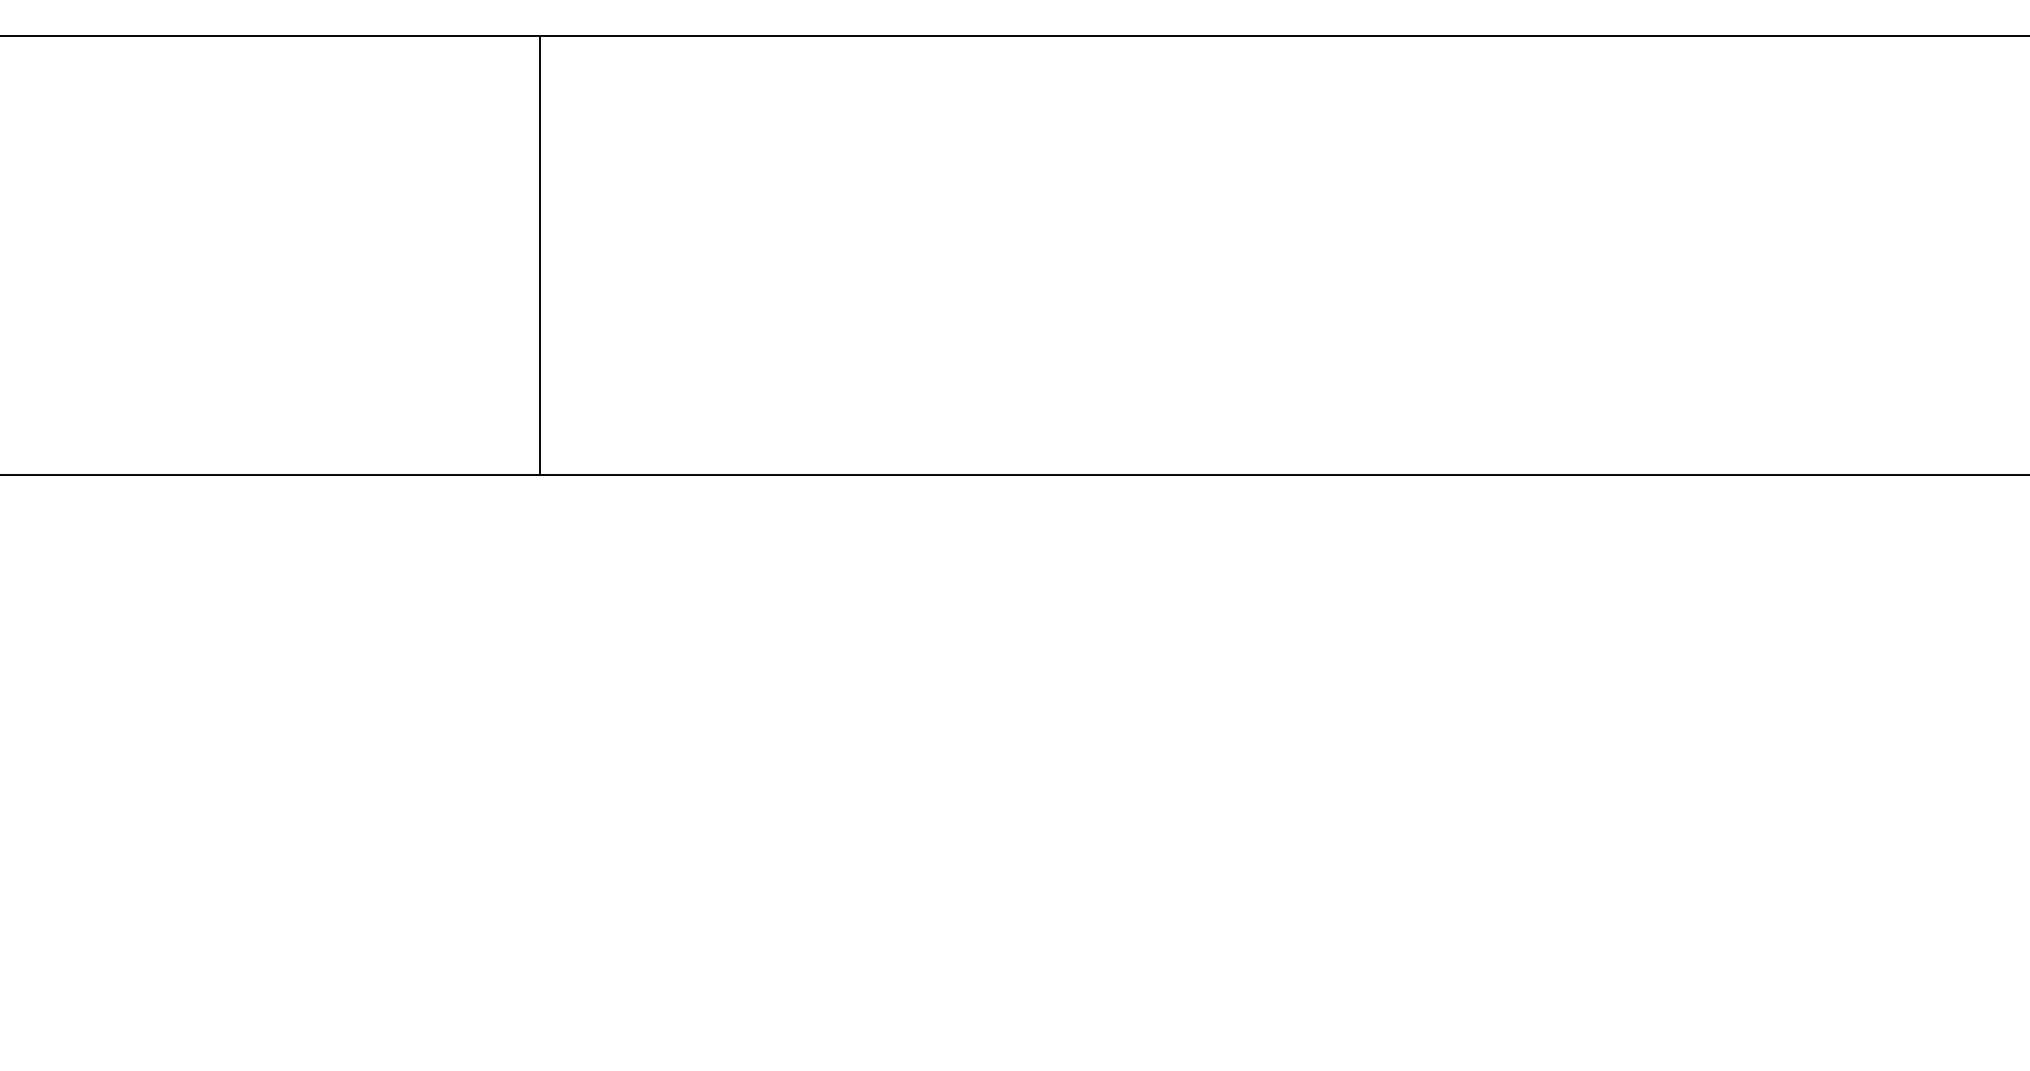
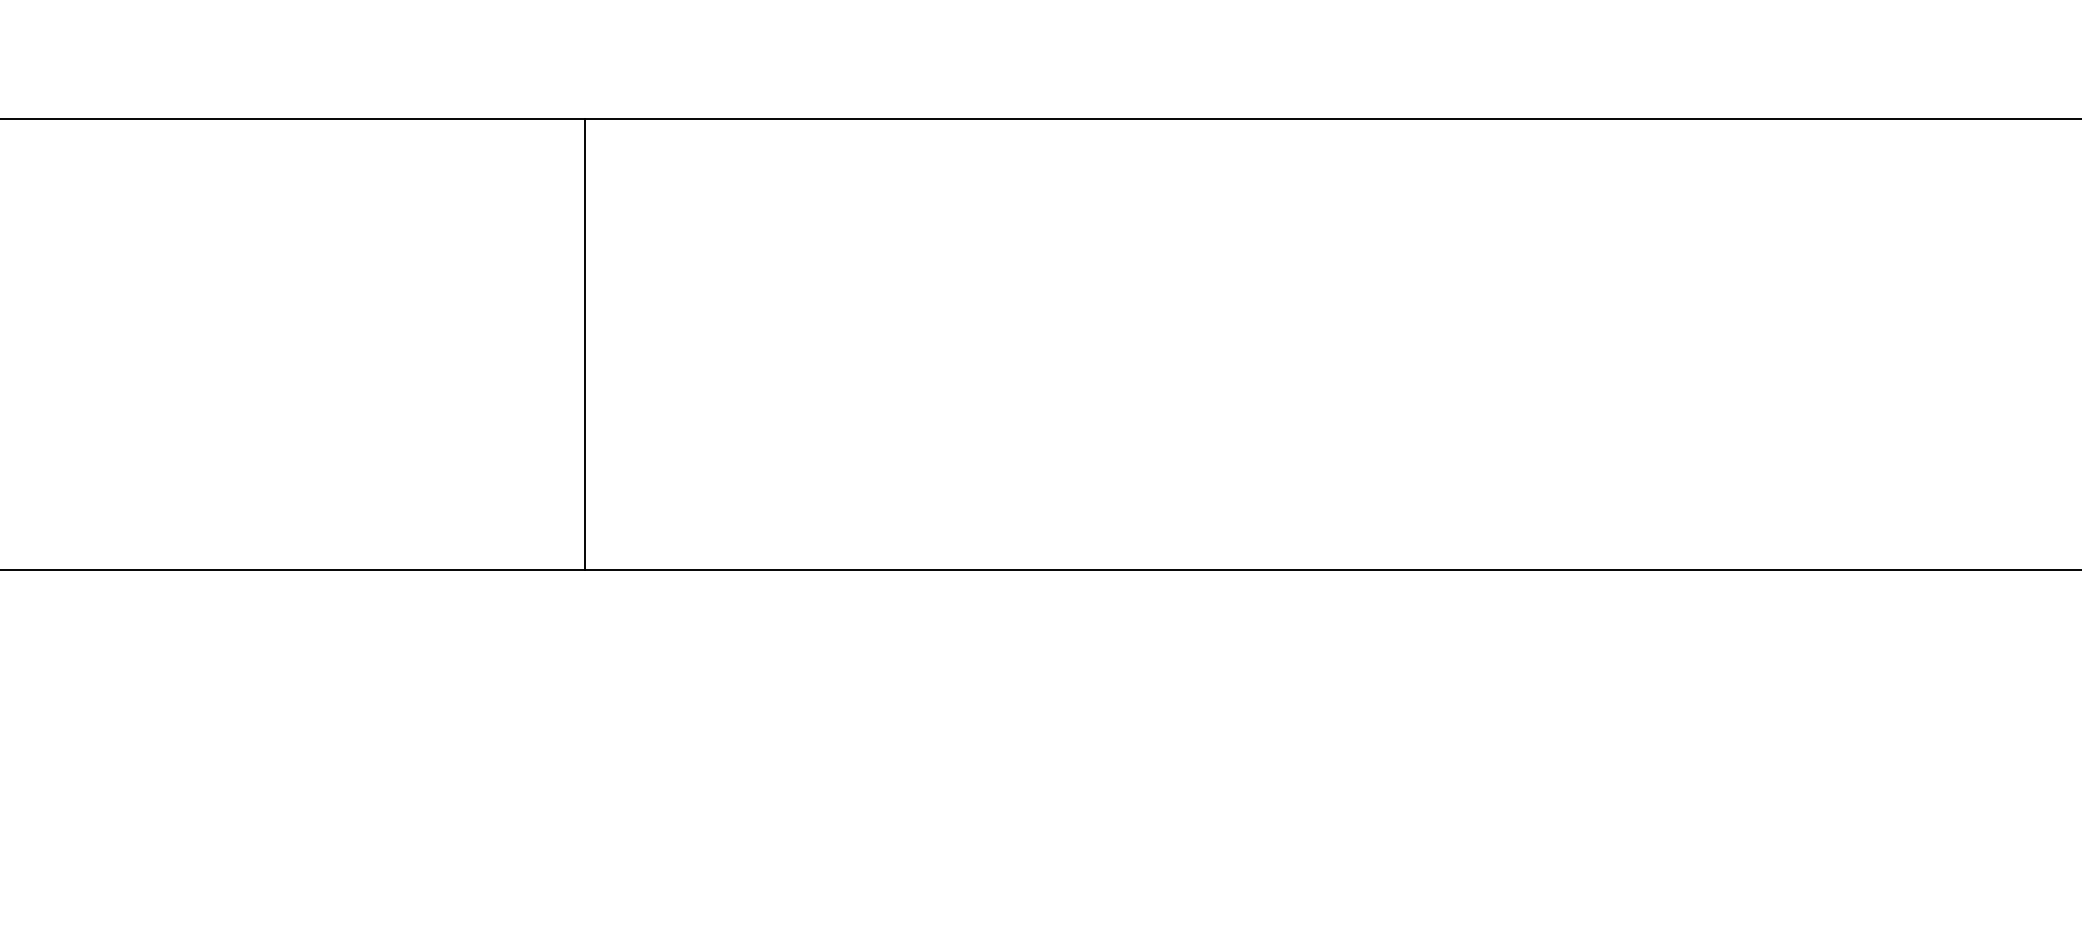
line: (540, 255) -> (585, 344), moved

